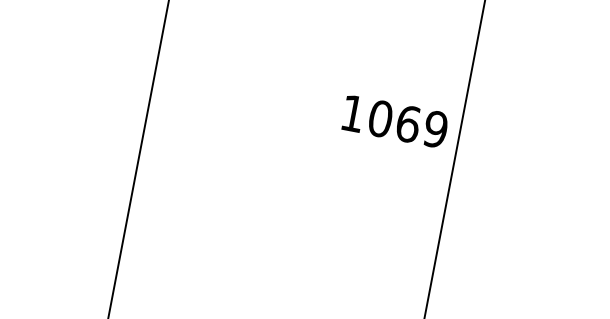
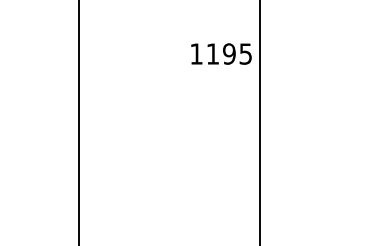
text: (408, 123) -> (229, 53), 1069 -> 1195

